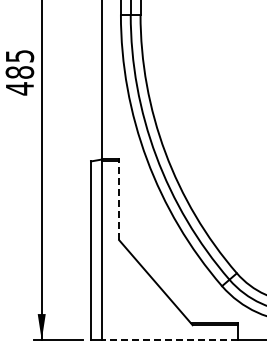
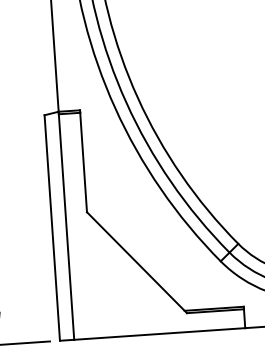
line: (119, 200) -> (83, 162), dashed -> solid
line: (170, 340) -> (160, 334), dashed -> solid

